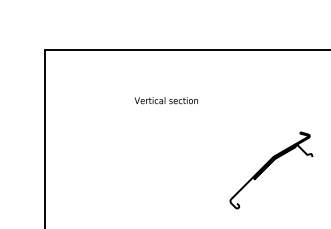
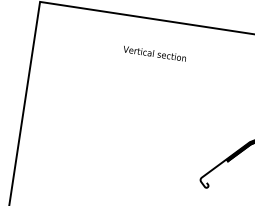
text: (165, 100) -> (153, 53), moved

